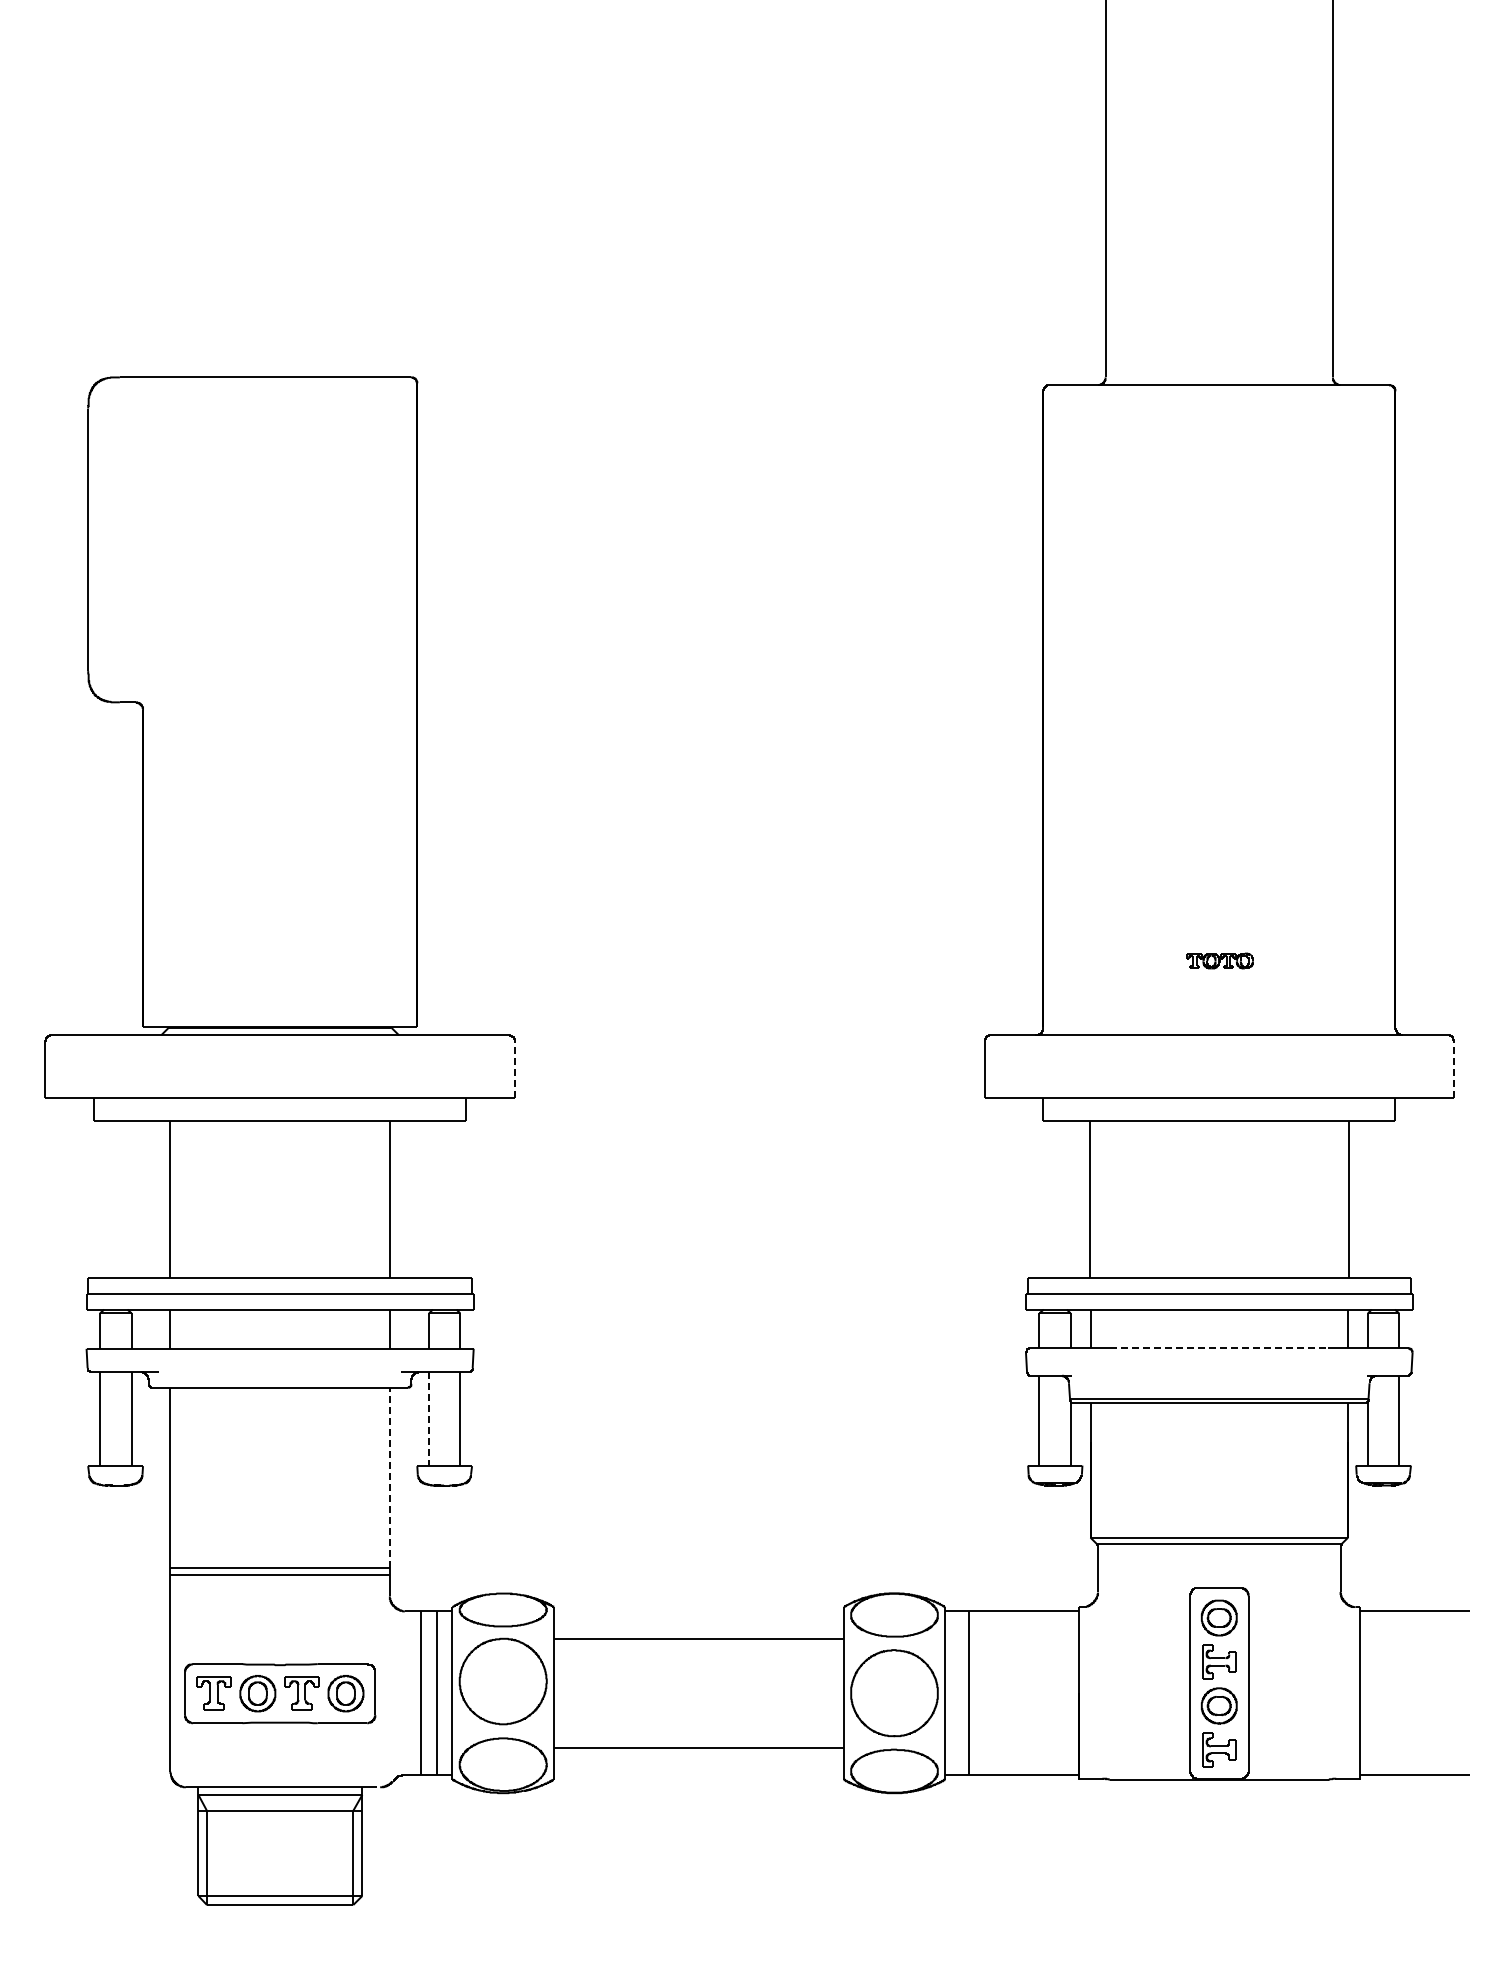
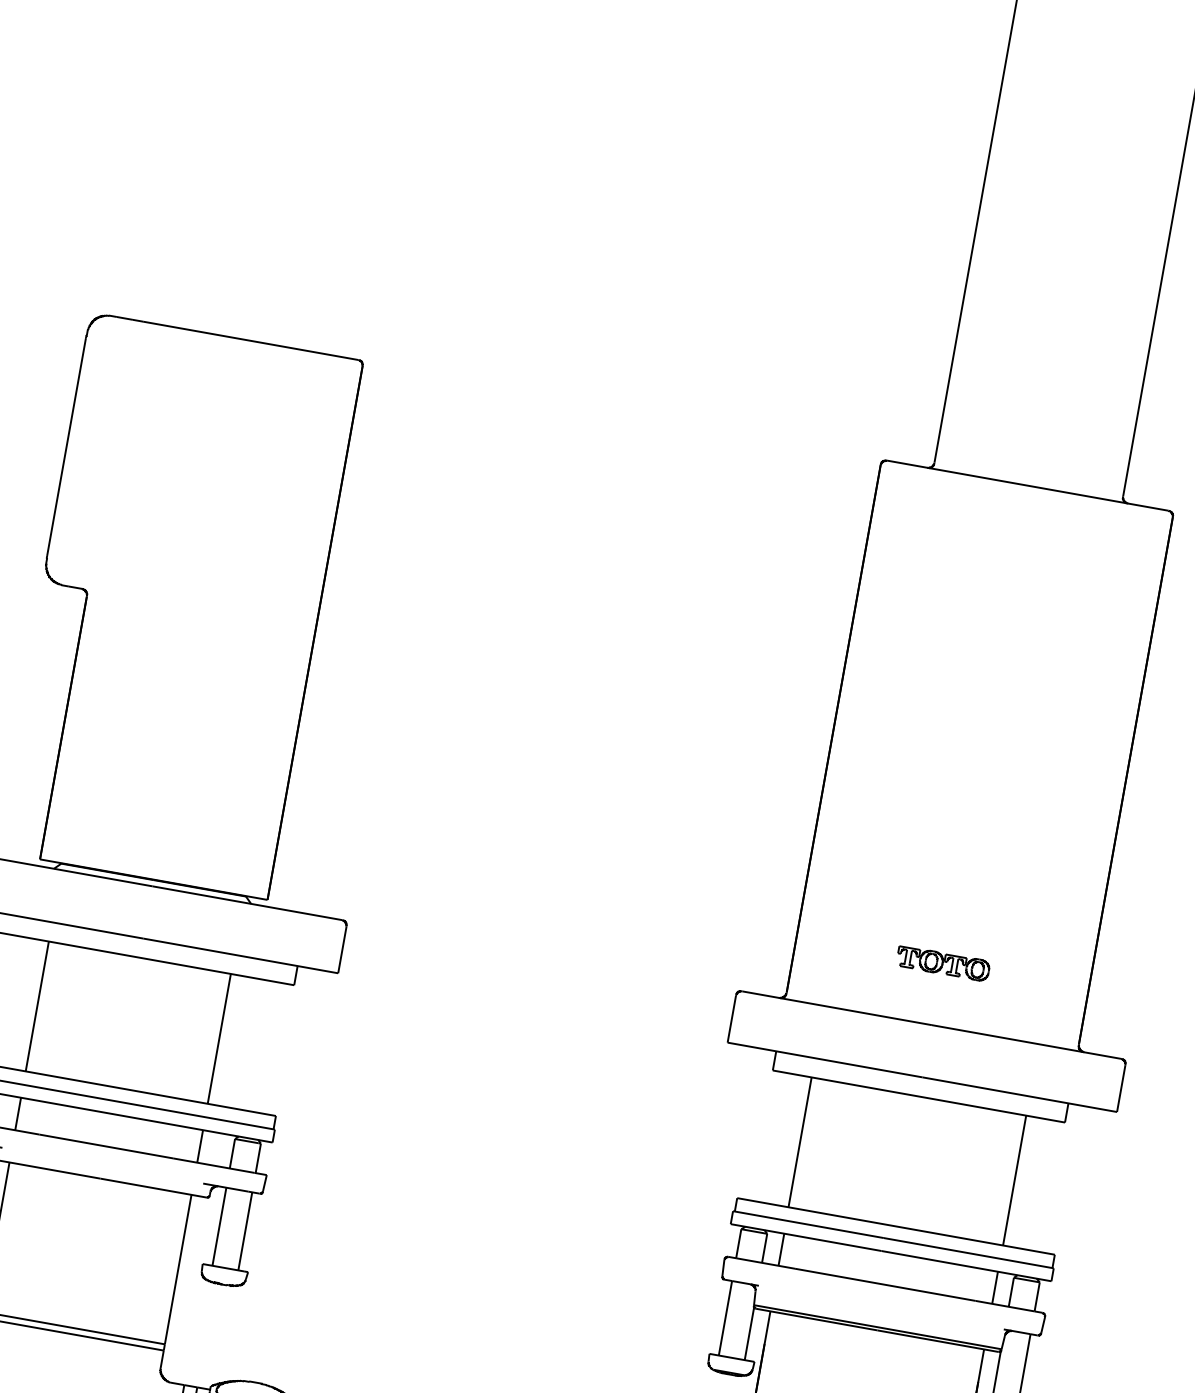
part: (1219, 960) -> (942, 963), size x1.67
line: (515, 1069) -> (342, 949), dashed -> solid
line: (1454, 1069) -> (1121, 1088), dashed -> solid
line: (1219, 1348) -> (885, 1285), dashed -> solid
line: (429, 1419) -> (219, 1227), dashed -> solid
line: (389, 1477) -> (177, 1269), dashed -> solid

